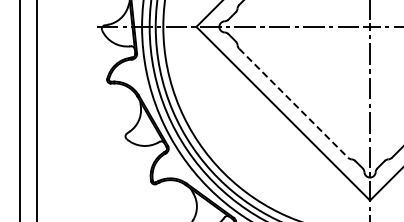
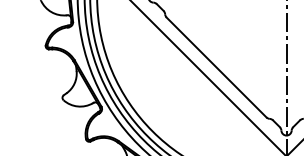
line: (294, 103) -> (217, 67), dashed -> solid

